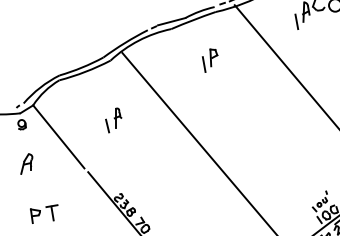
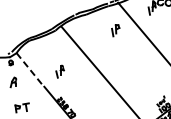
part: (209, 60) -> (115, 30), moved
part: (112, 119) -> (59, 71), moved
line: (58, 137) -> (29, 69), solid -> dashed

